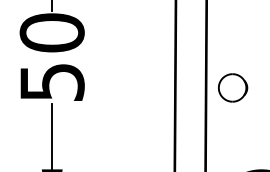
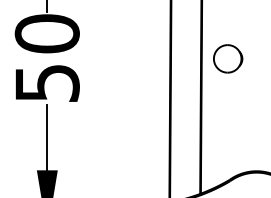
part: (233, 87) -> (228, 58), moved

